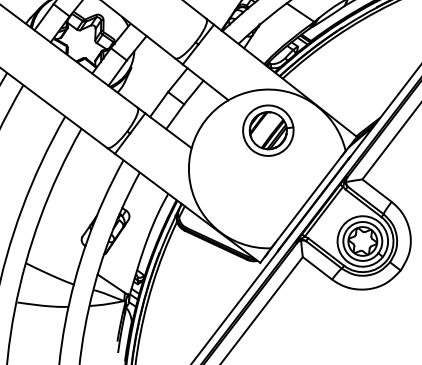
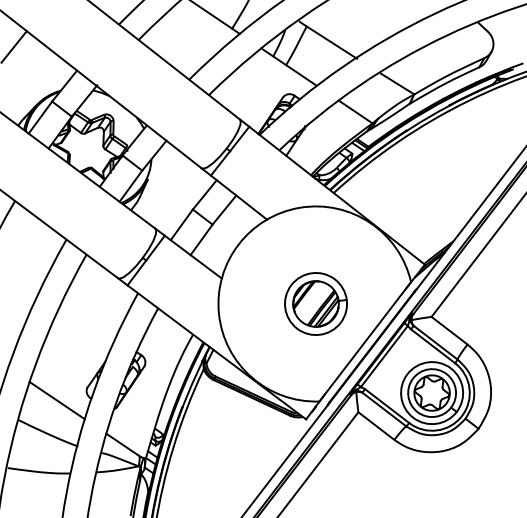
part: (267, 130) -> (315, 303), moved
line: (57, 247) -> (56, 400), added

